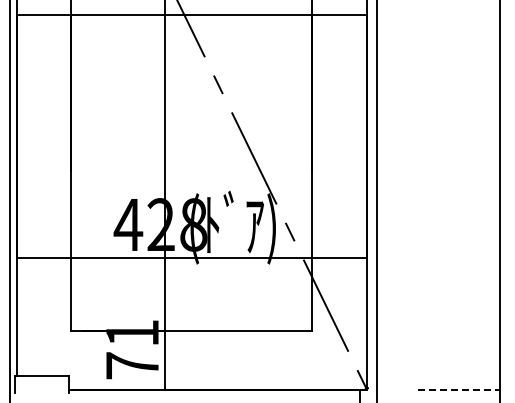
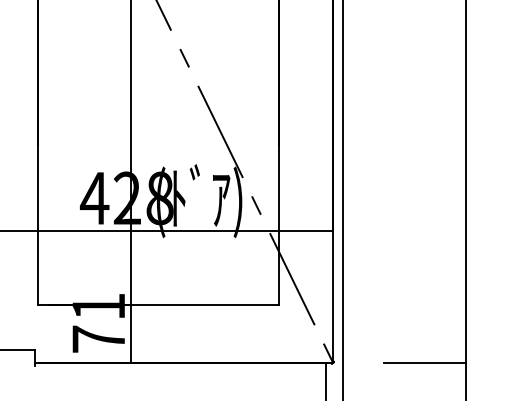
line: (458, 389) -> (424, 362), dashed -> solid

